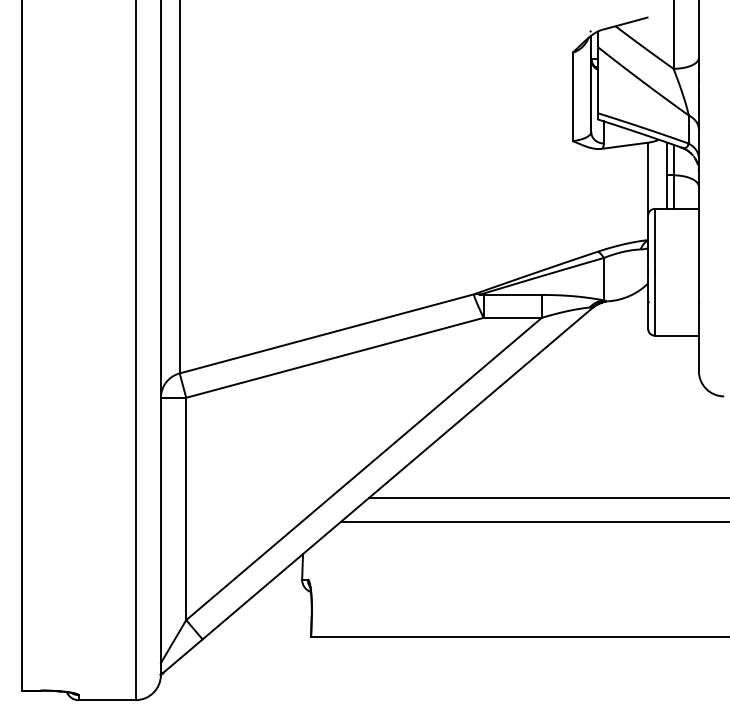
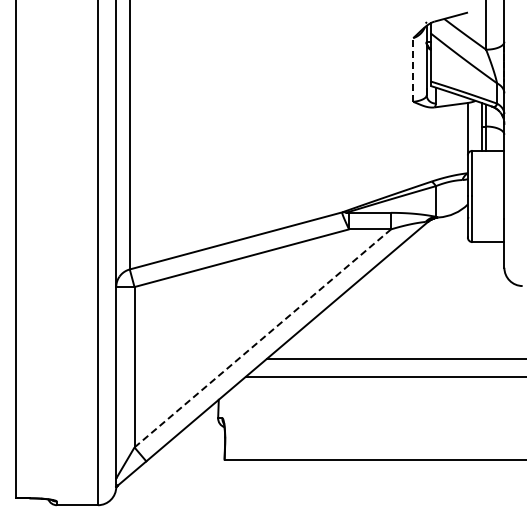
line: (572, 97) -> (413, 70), solid -> dashed
line: (365, 469) -> (263, 338), solid -> dashed

